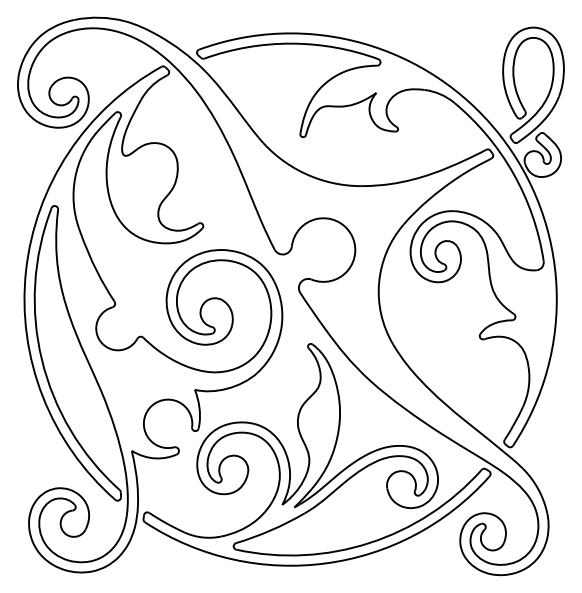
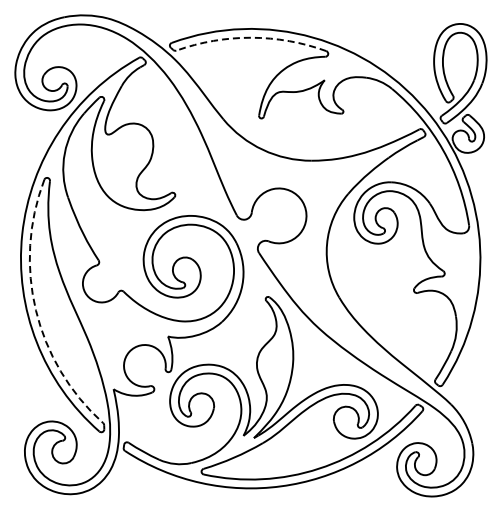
arc: (291, 43) -> (251, 37), solid -> dashed
arc: (42, 359) -> (36, 310), solid -> dashed

